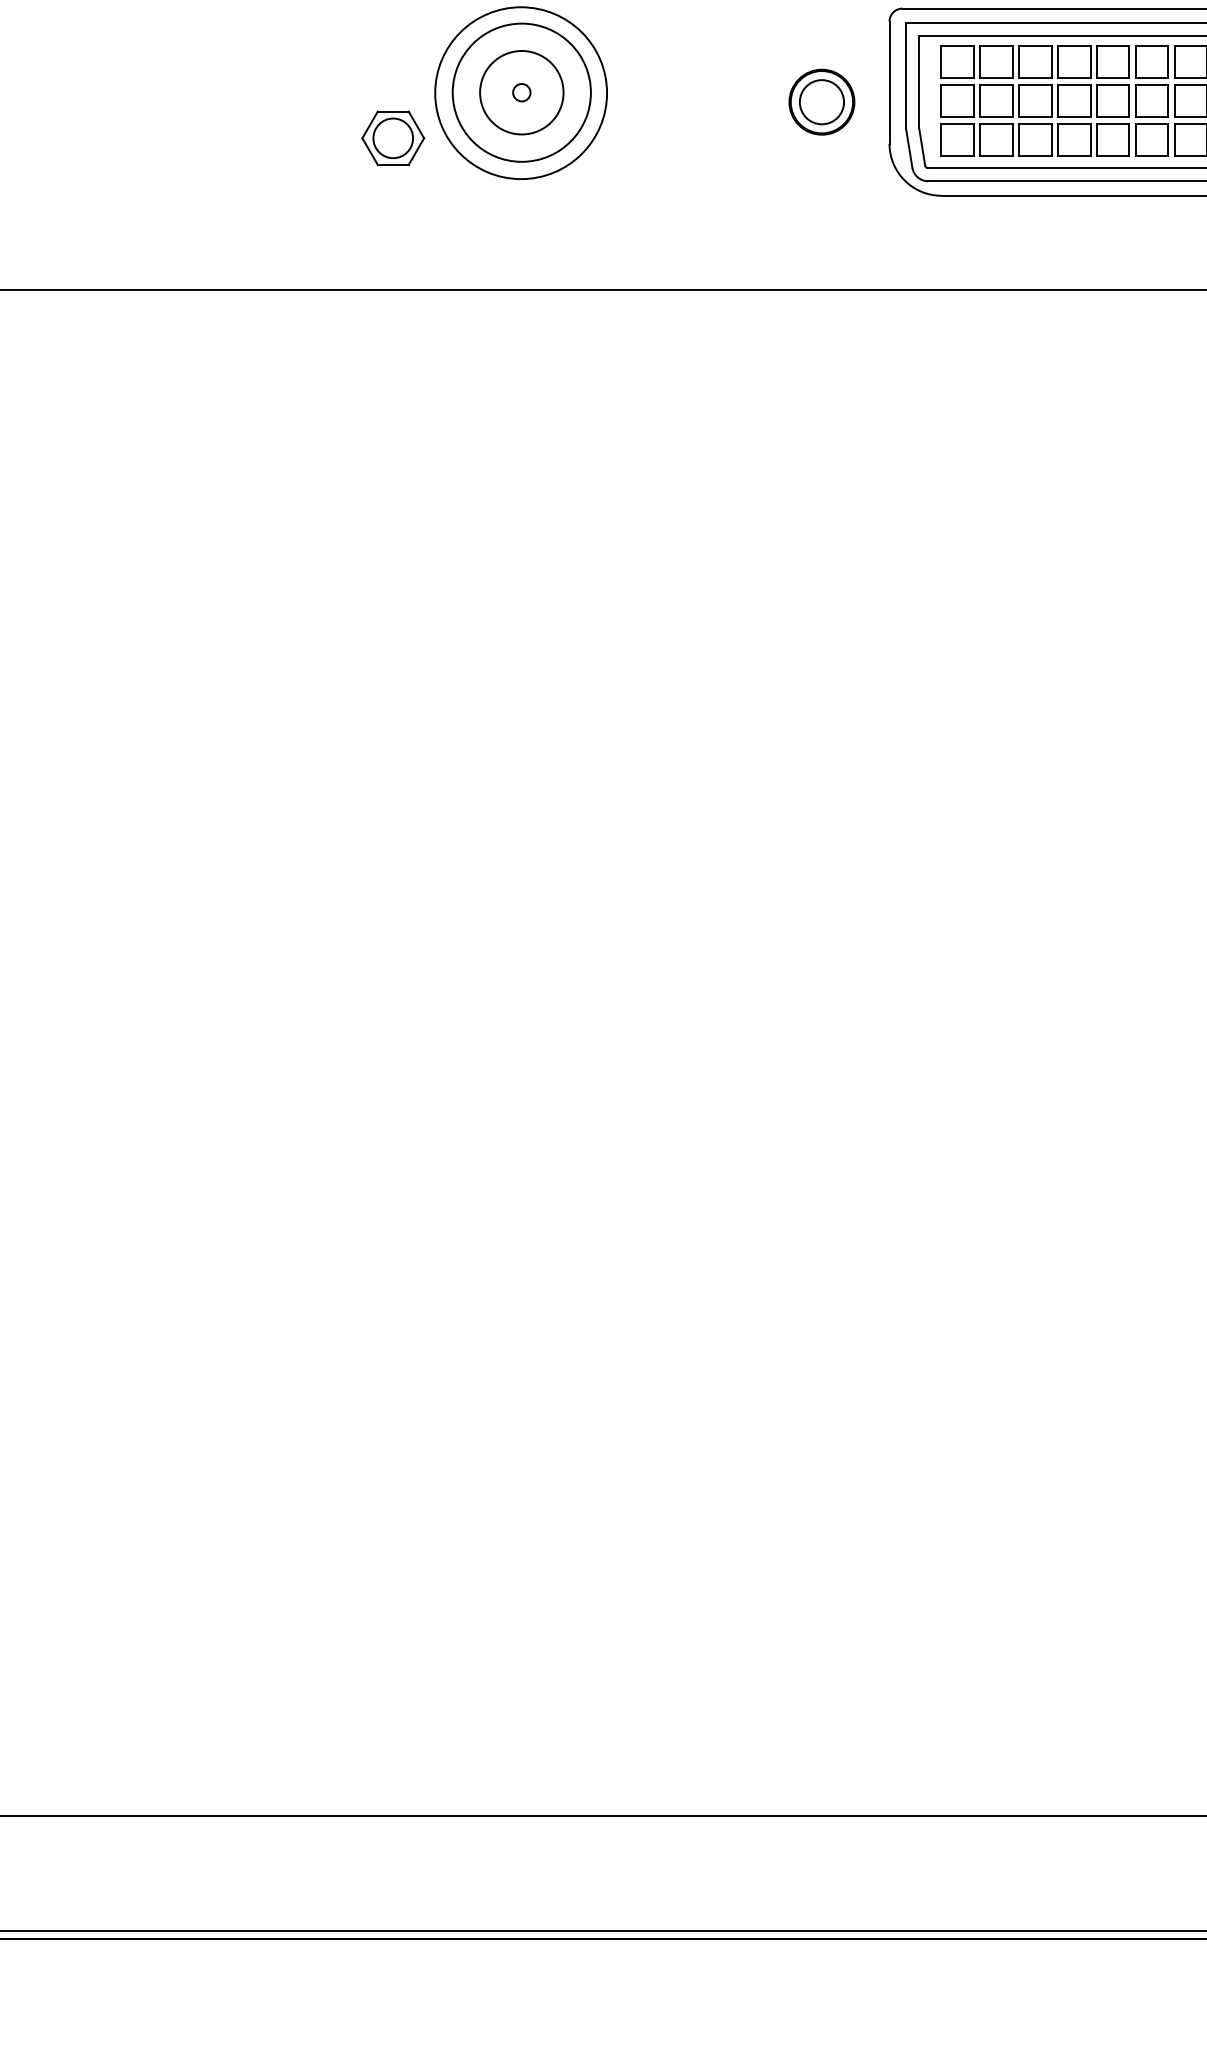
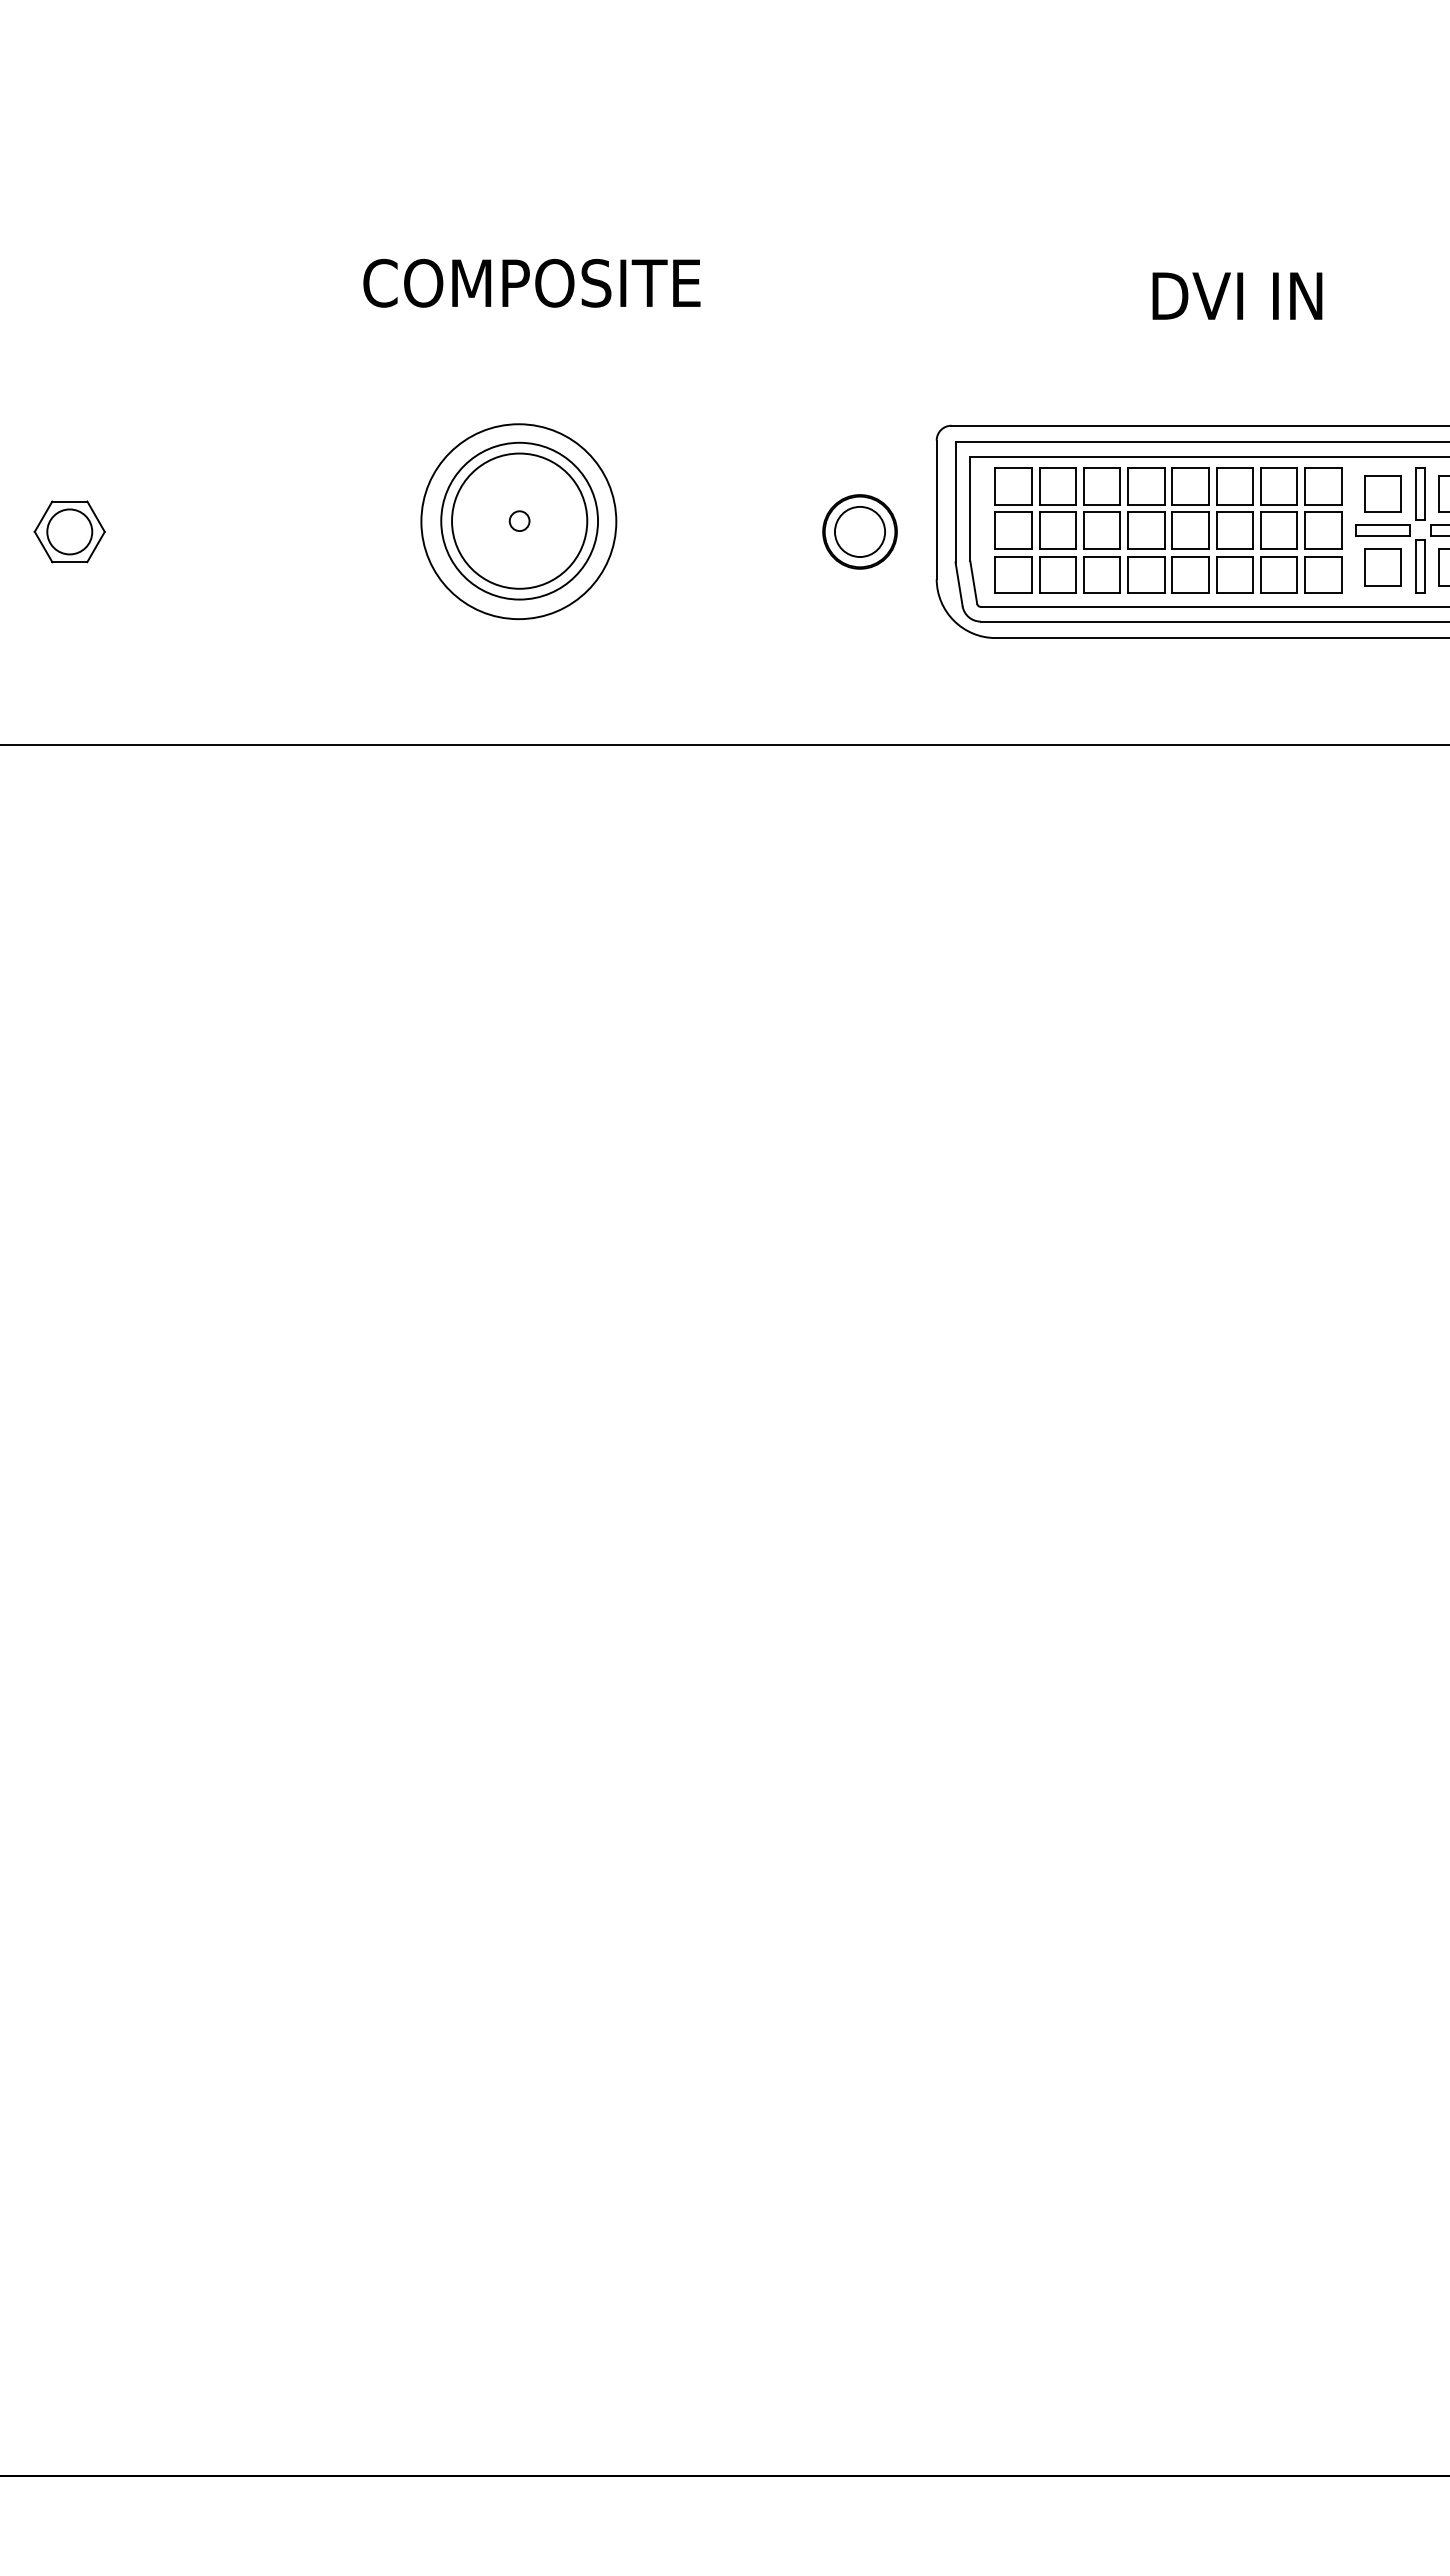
circle: (521, 92) -> (519, 520), size x1.43
part: (392, 137) -> (69, 531), moved

